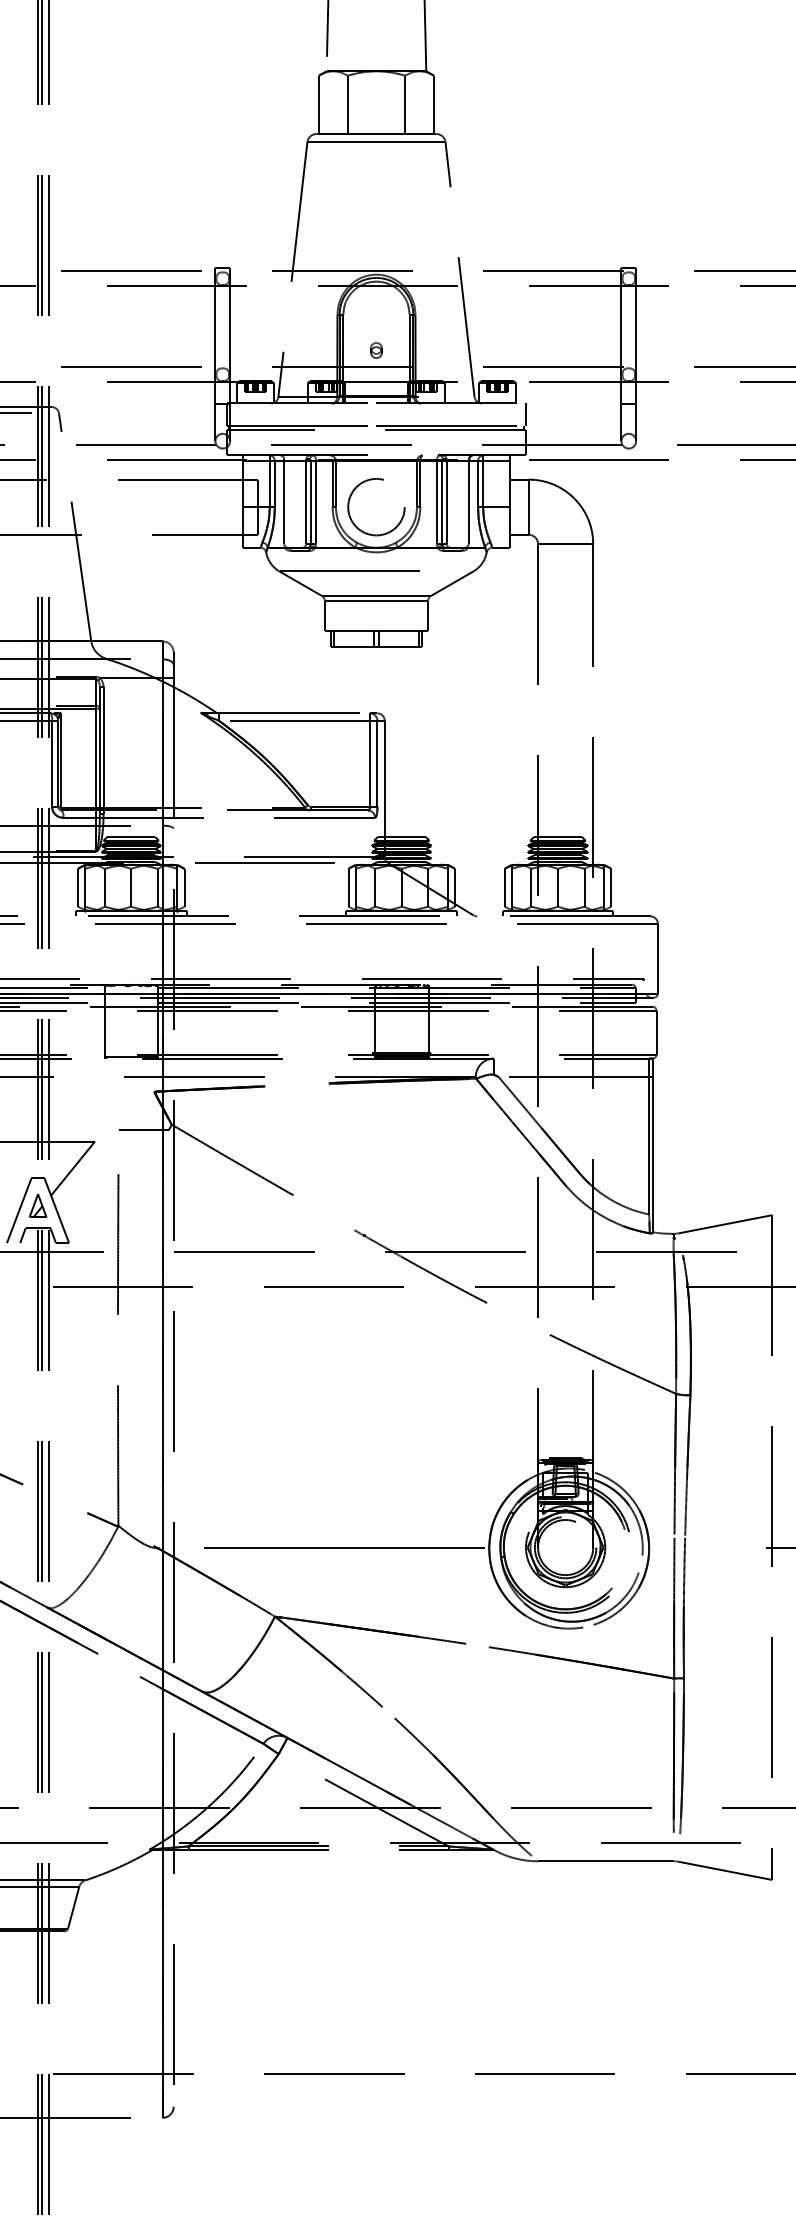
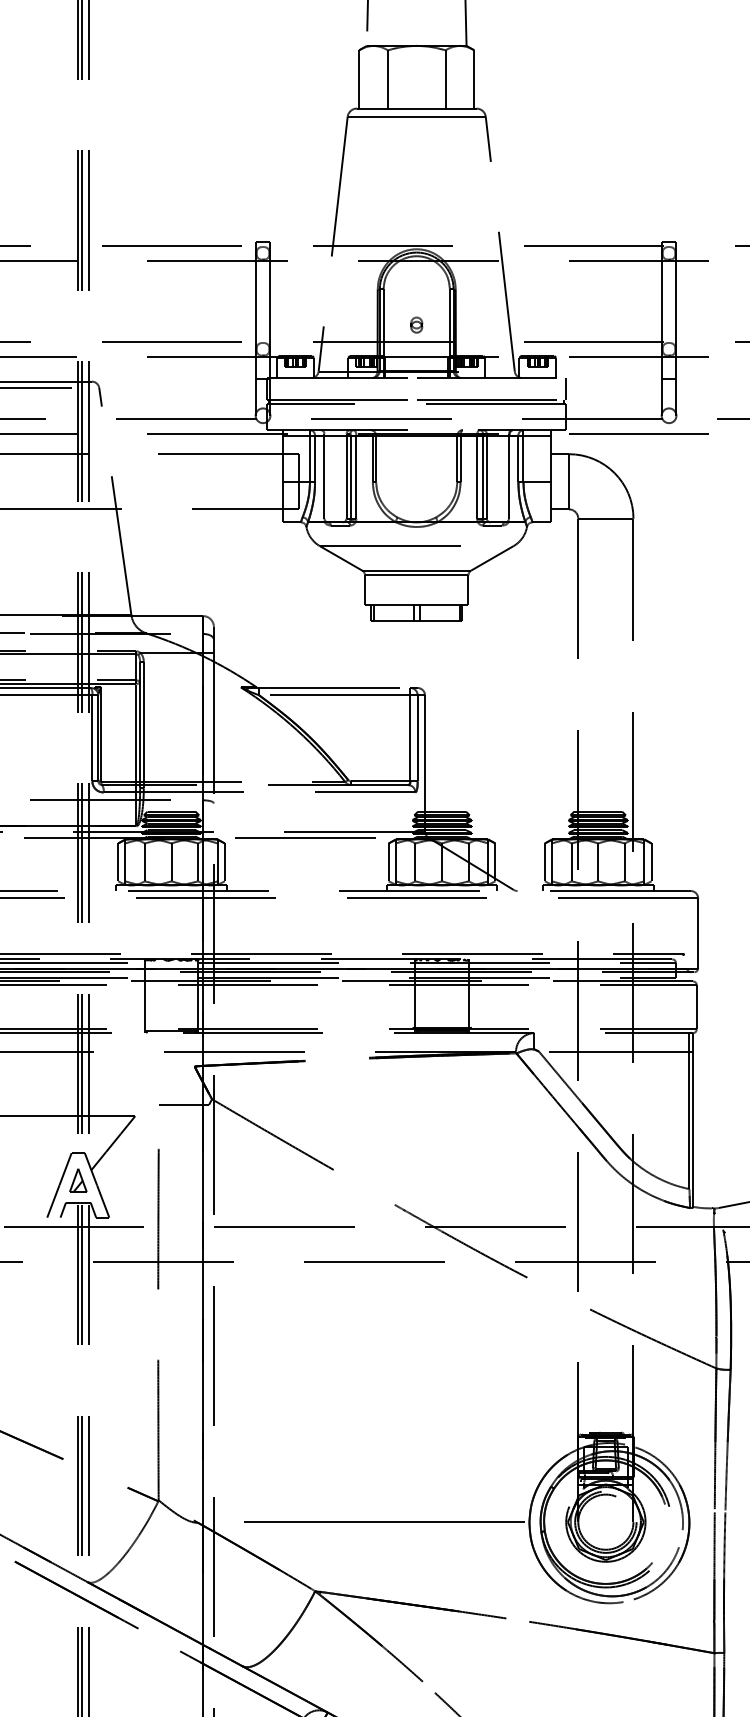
circle: (376, 507) -> (416, 482), removed

